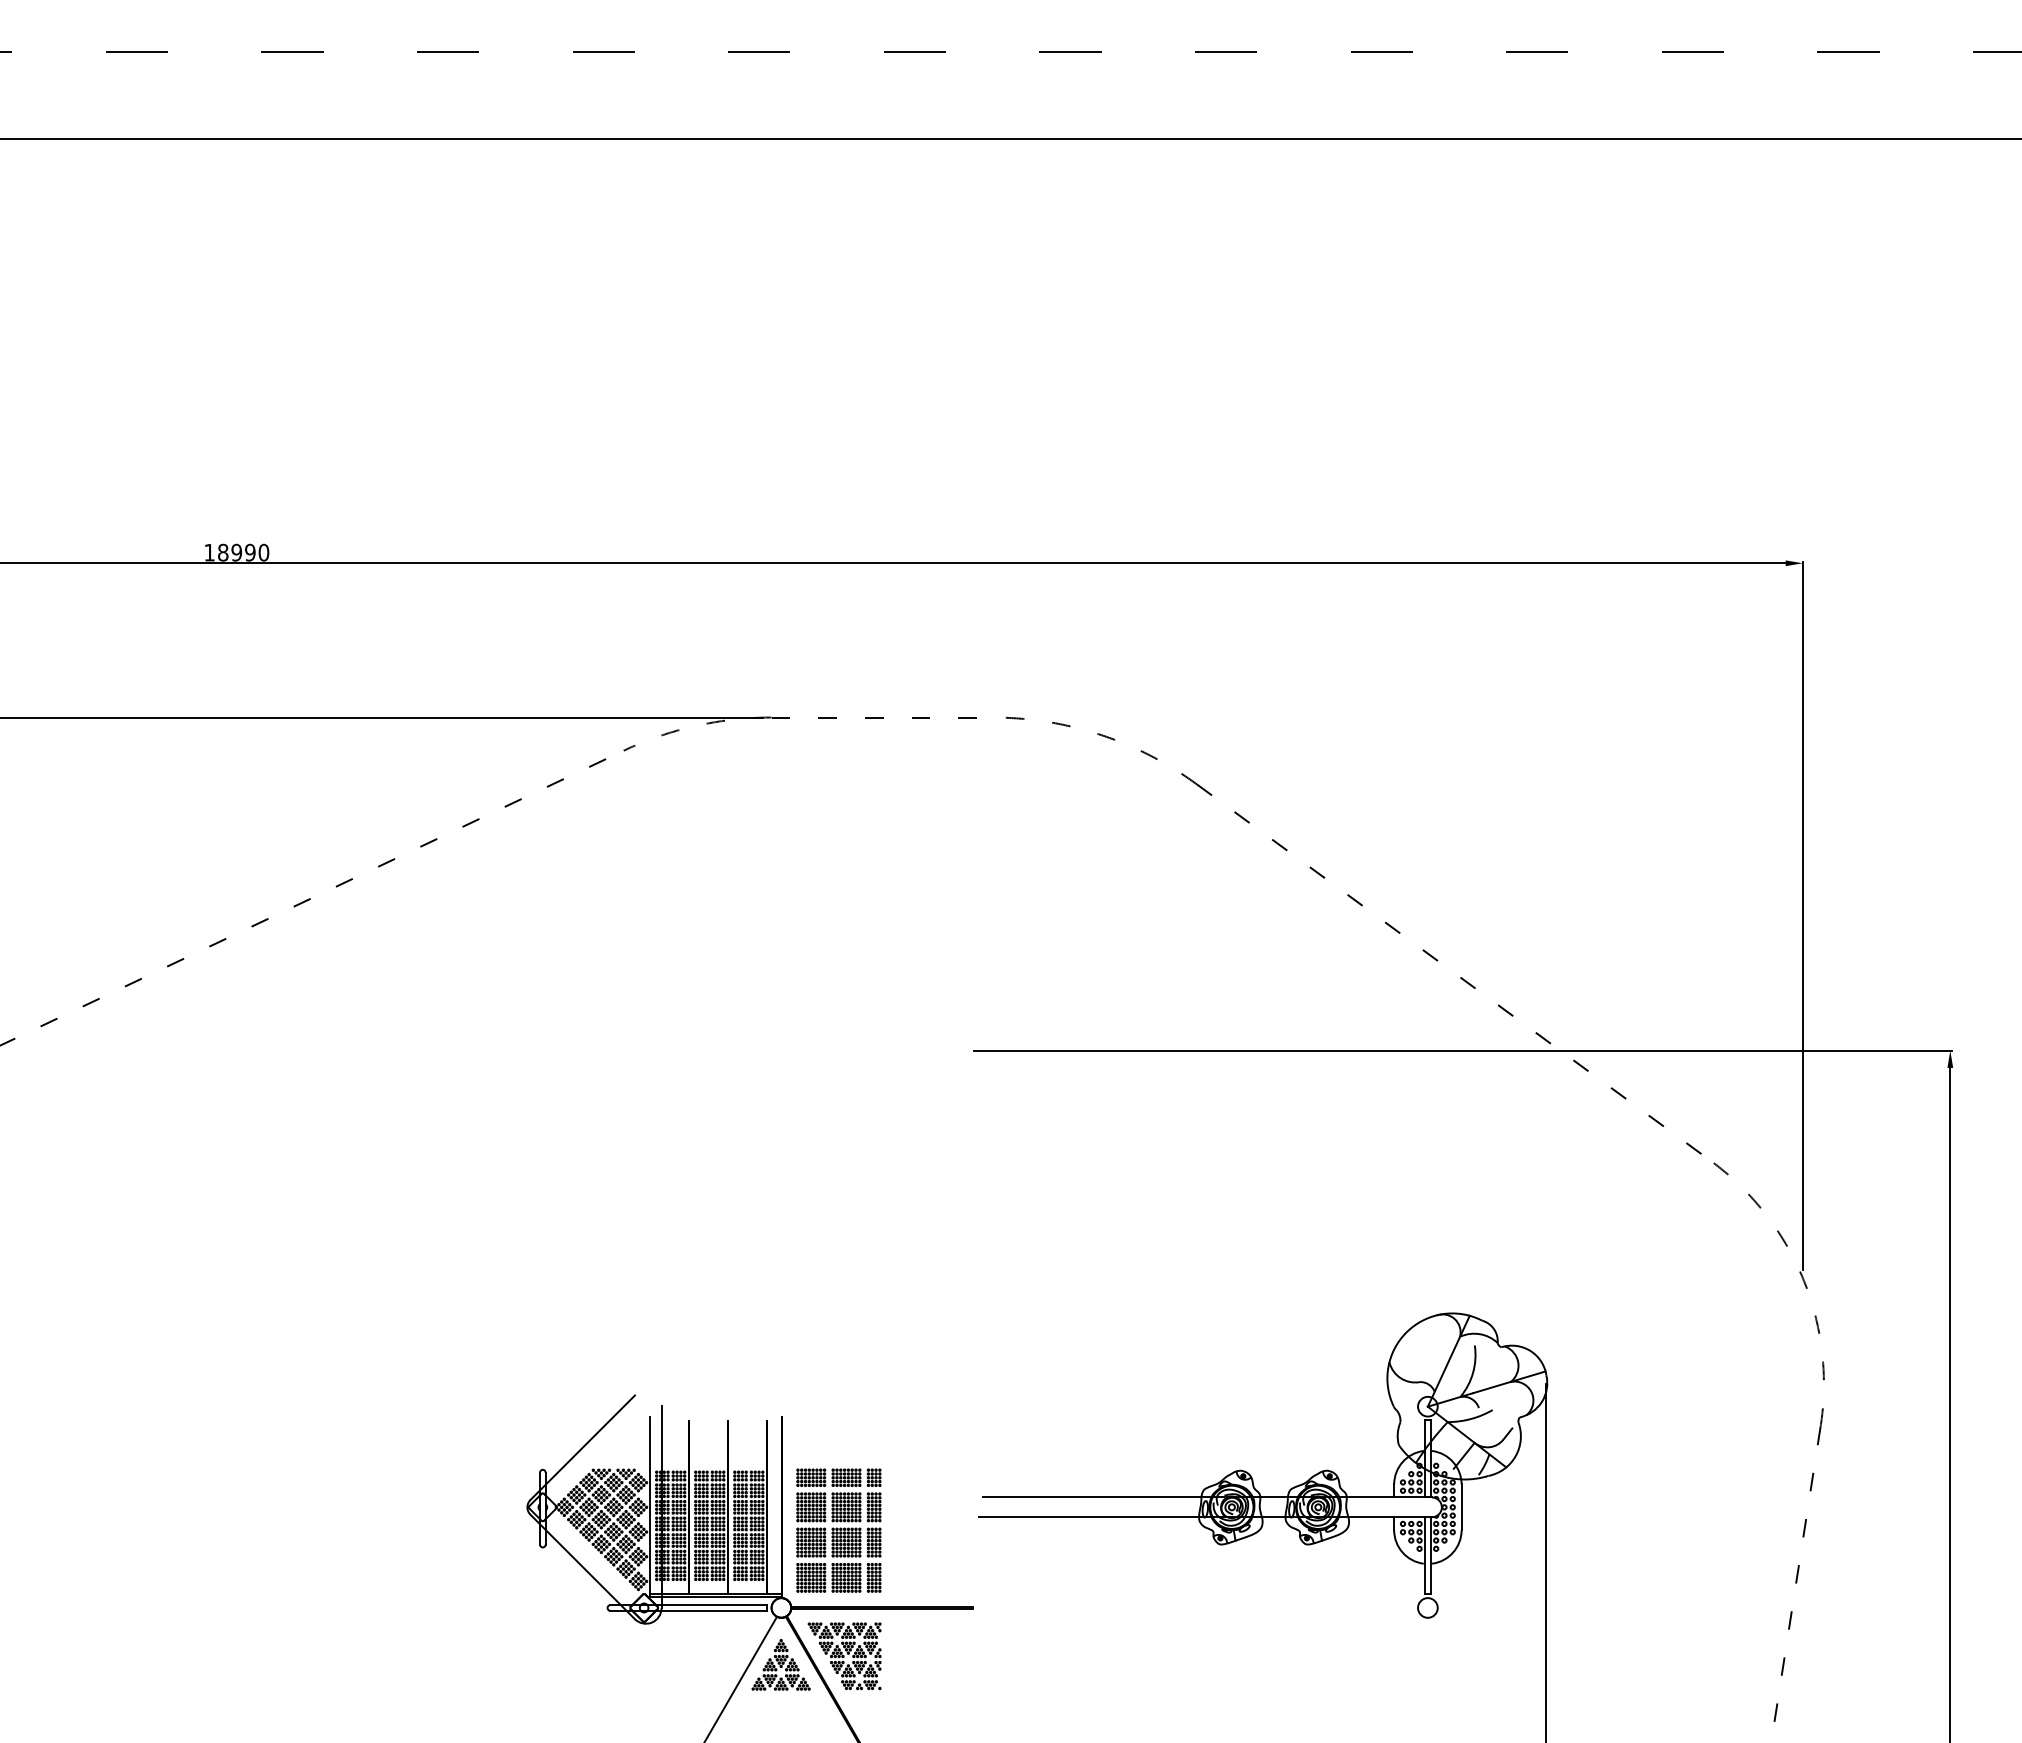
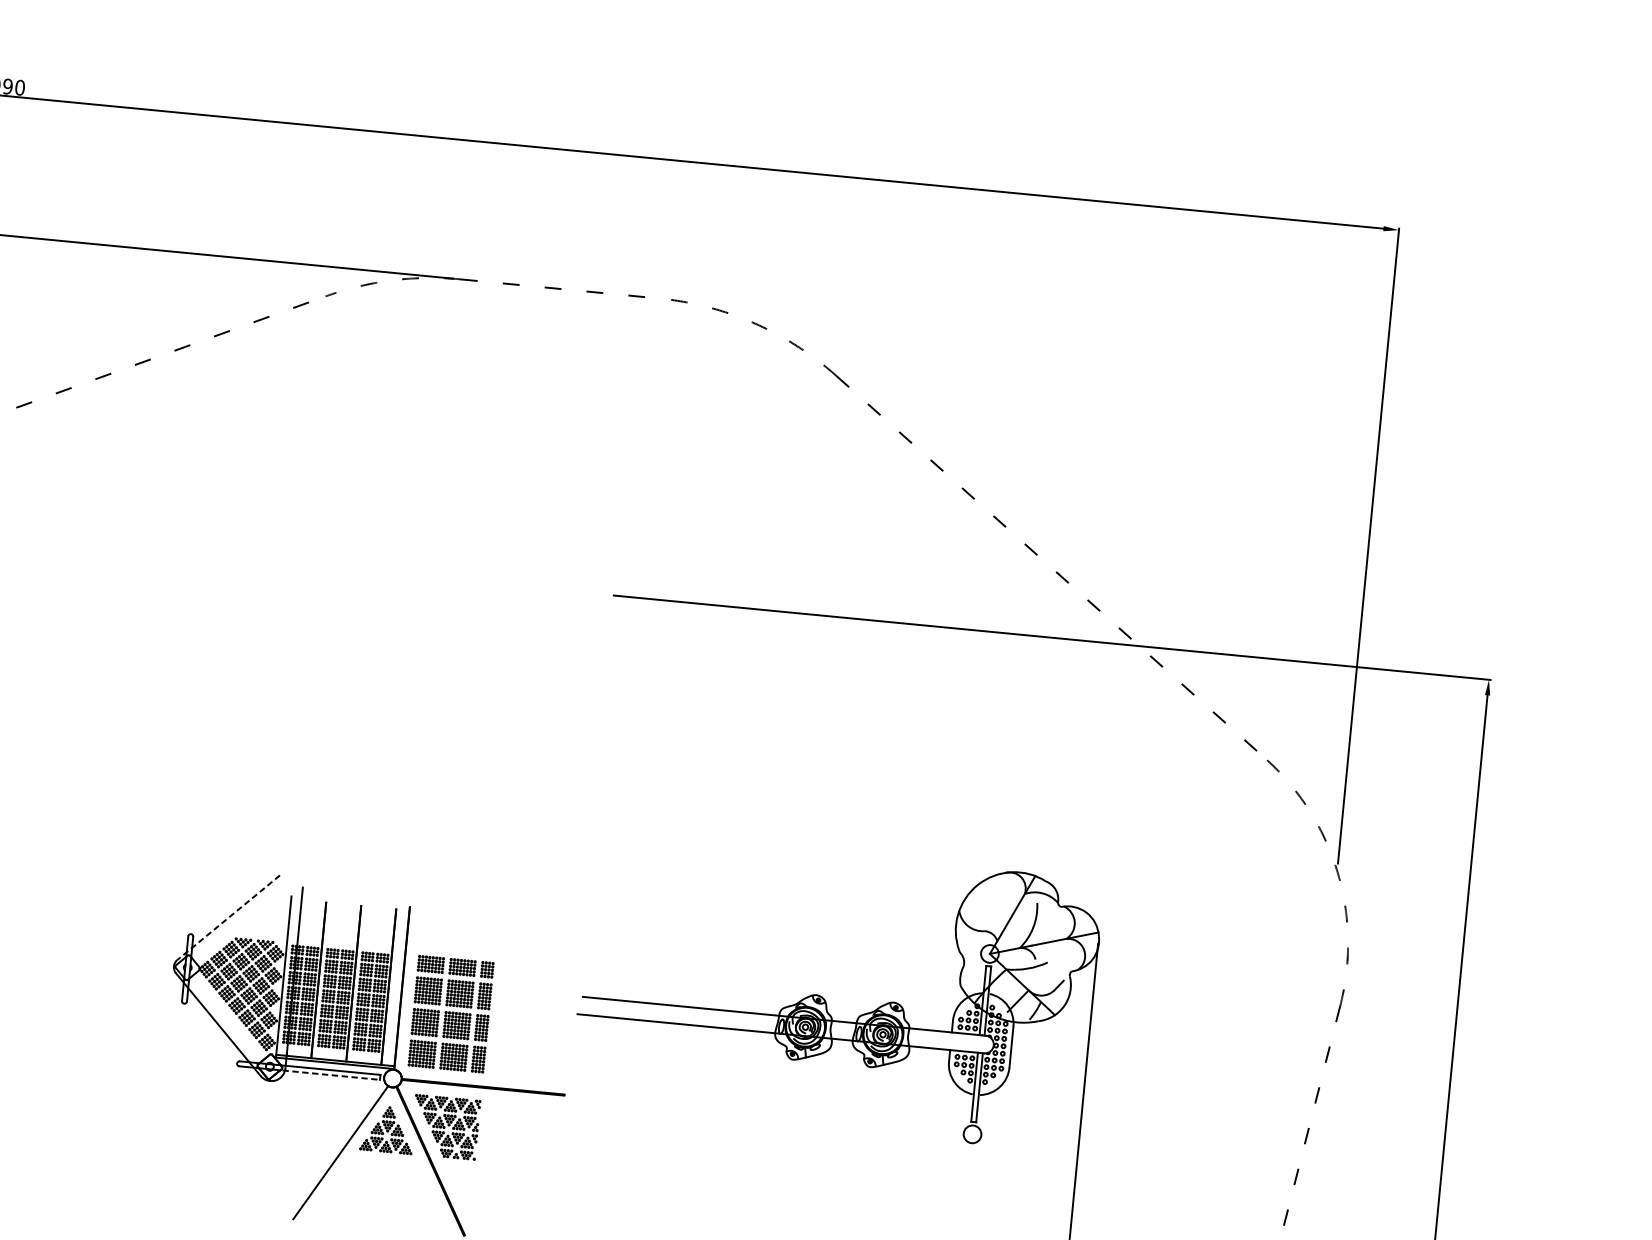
line: (582, 1447) -> (228, 917), solid -> dashed
line: (707, 1610) -> (326, 1074), solid -> dashed

